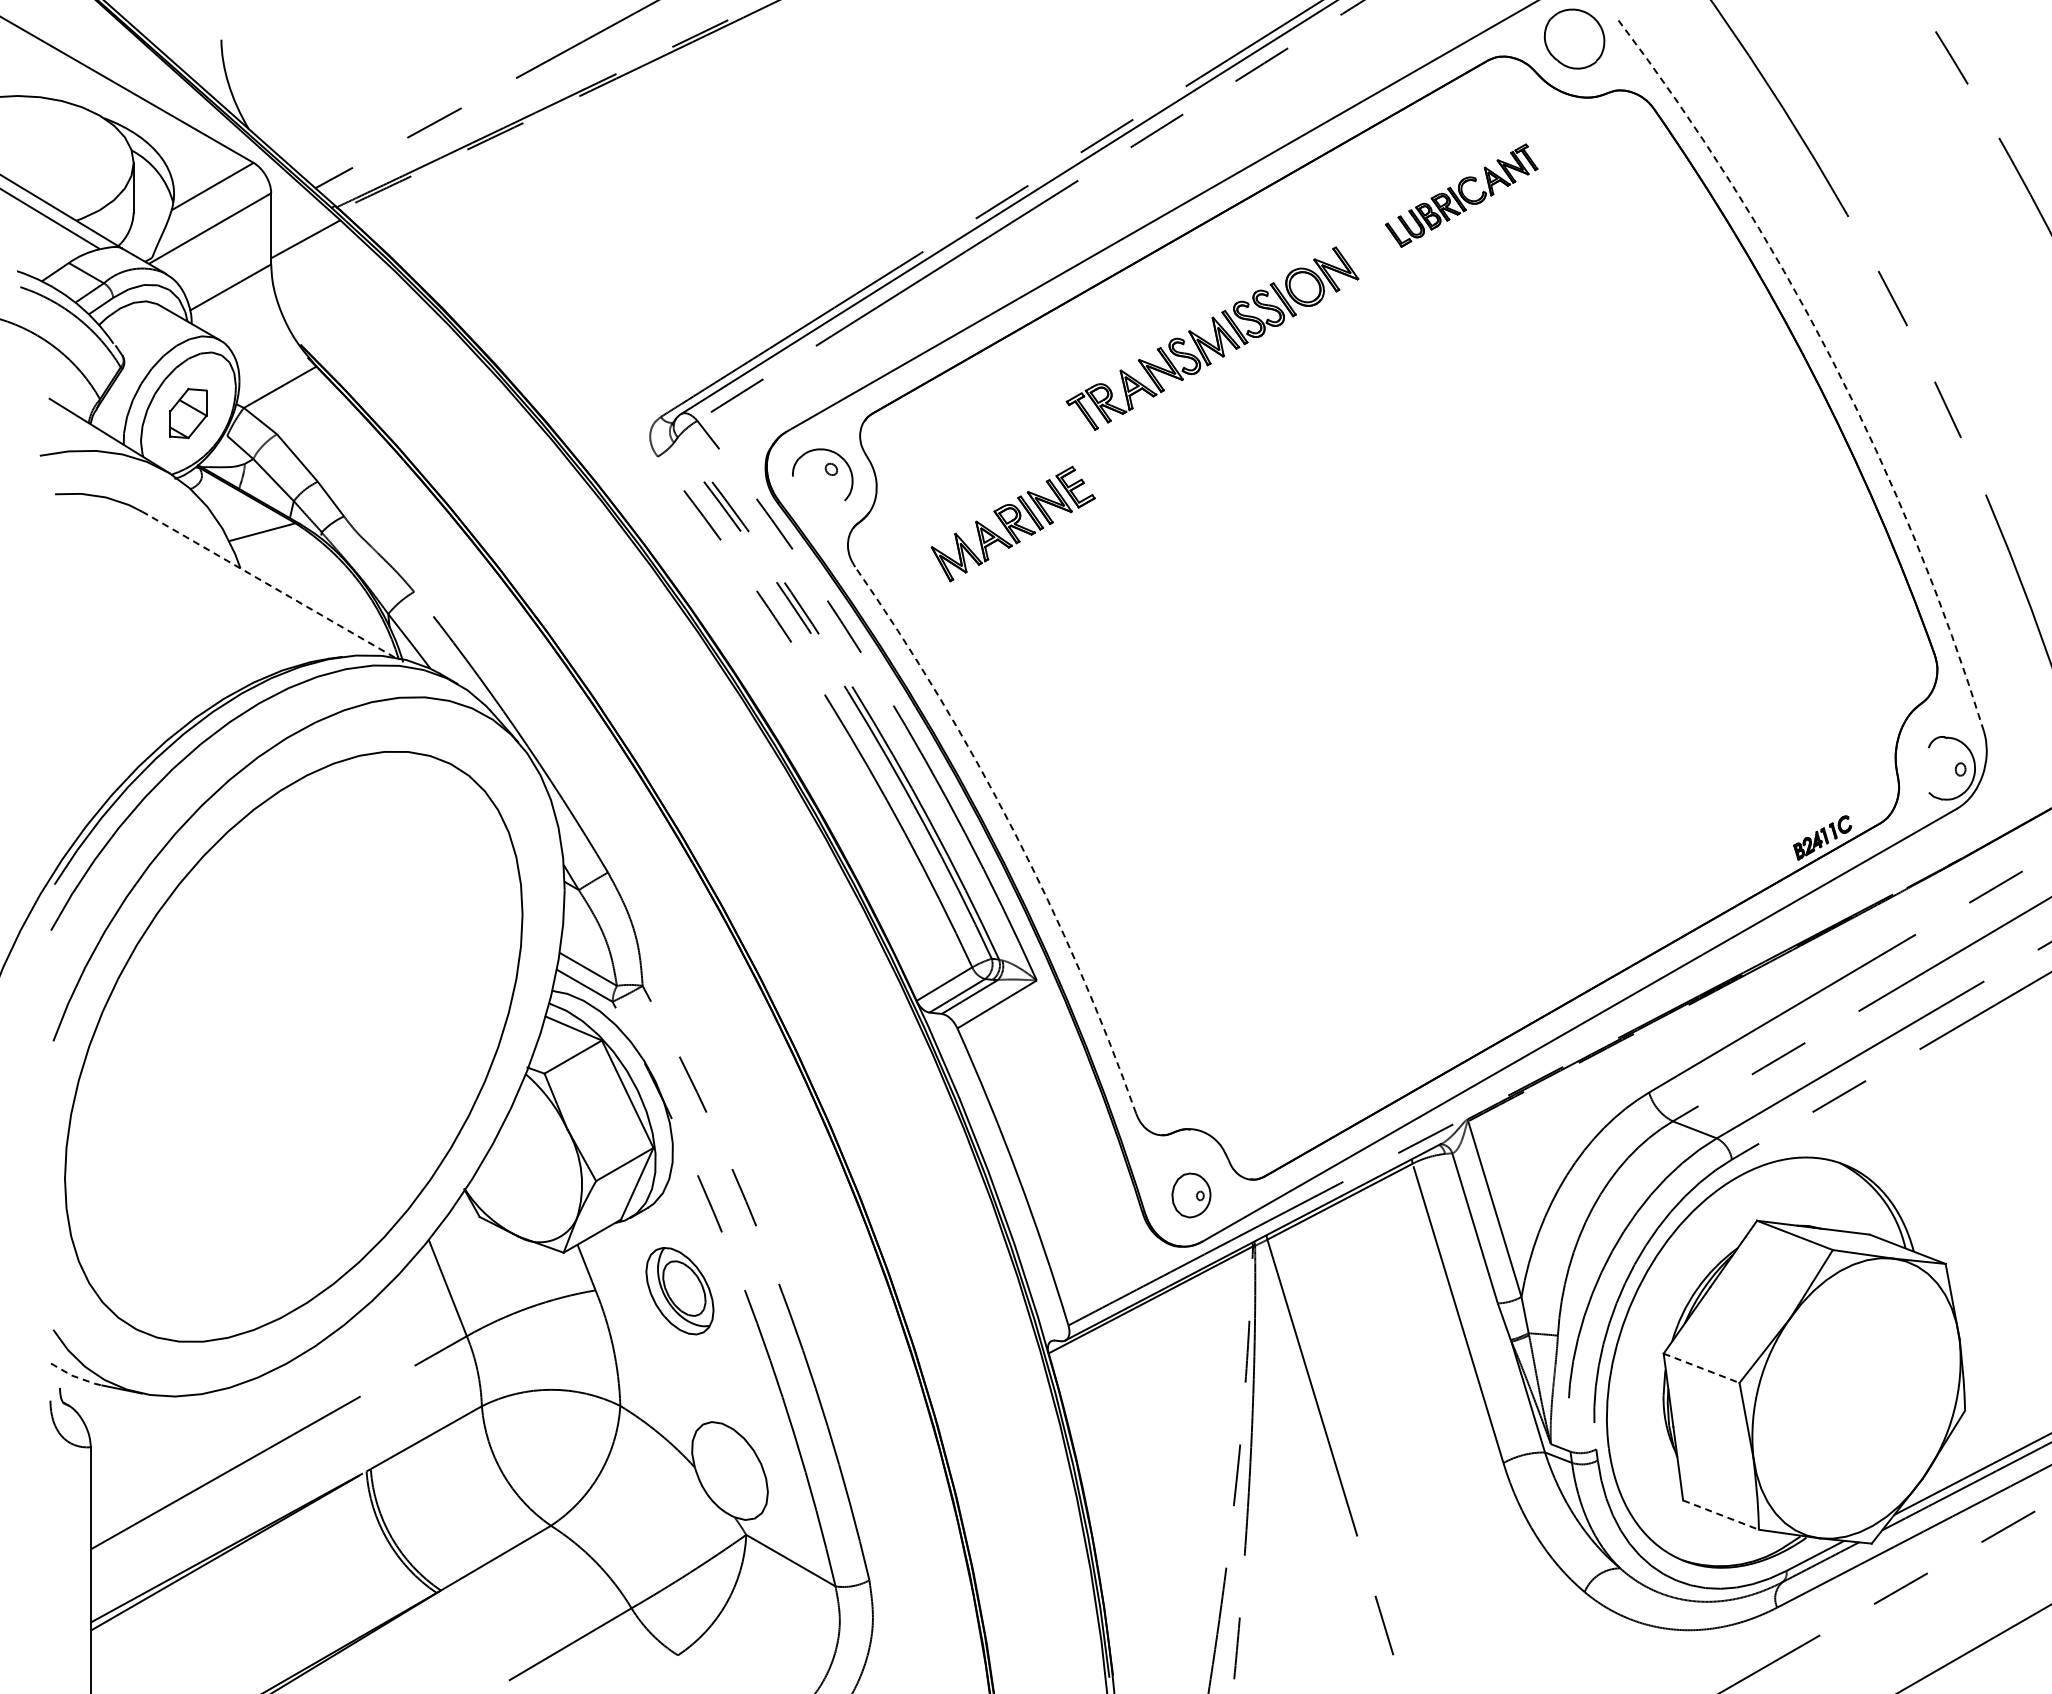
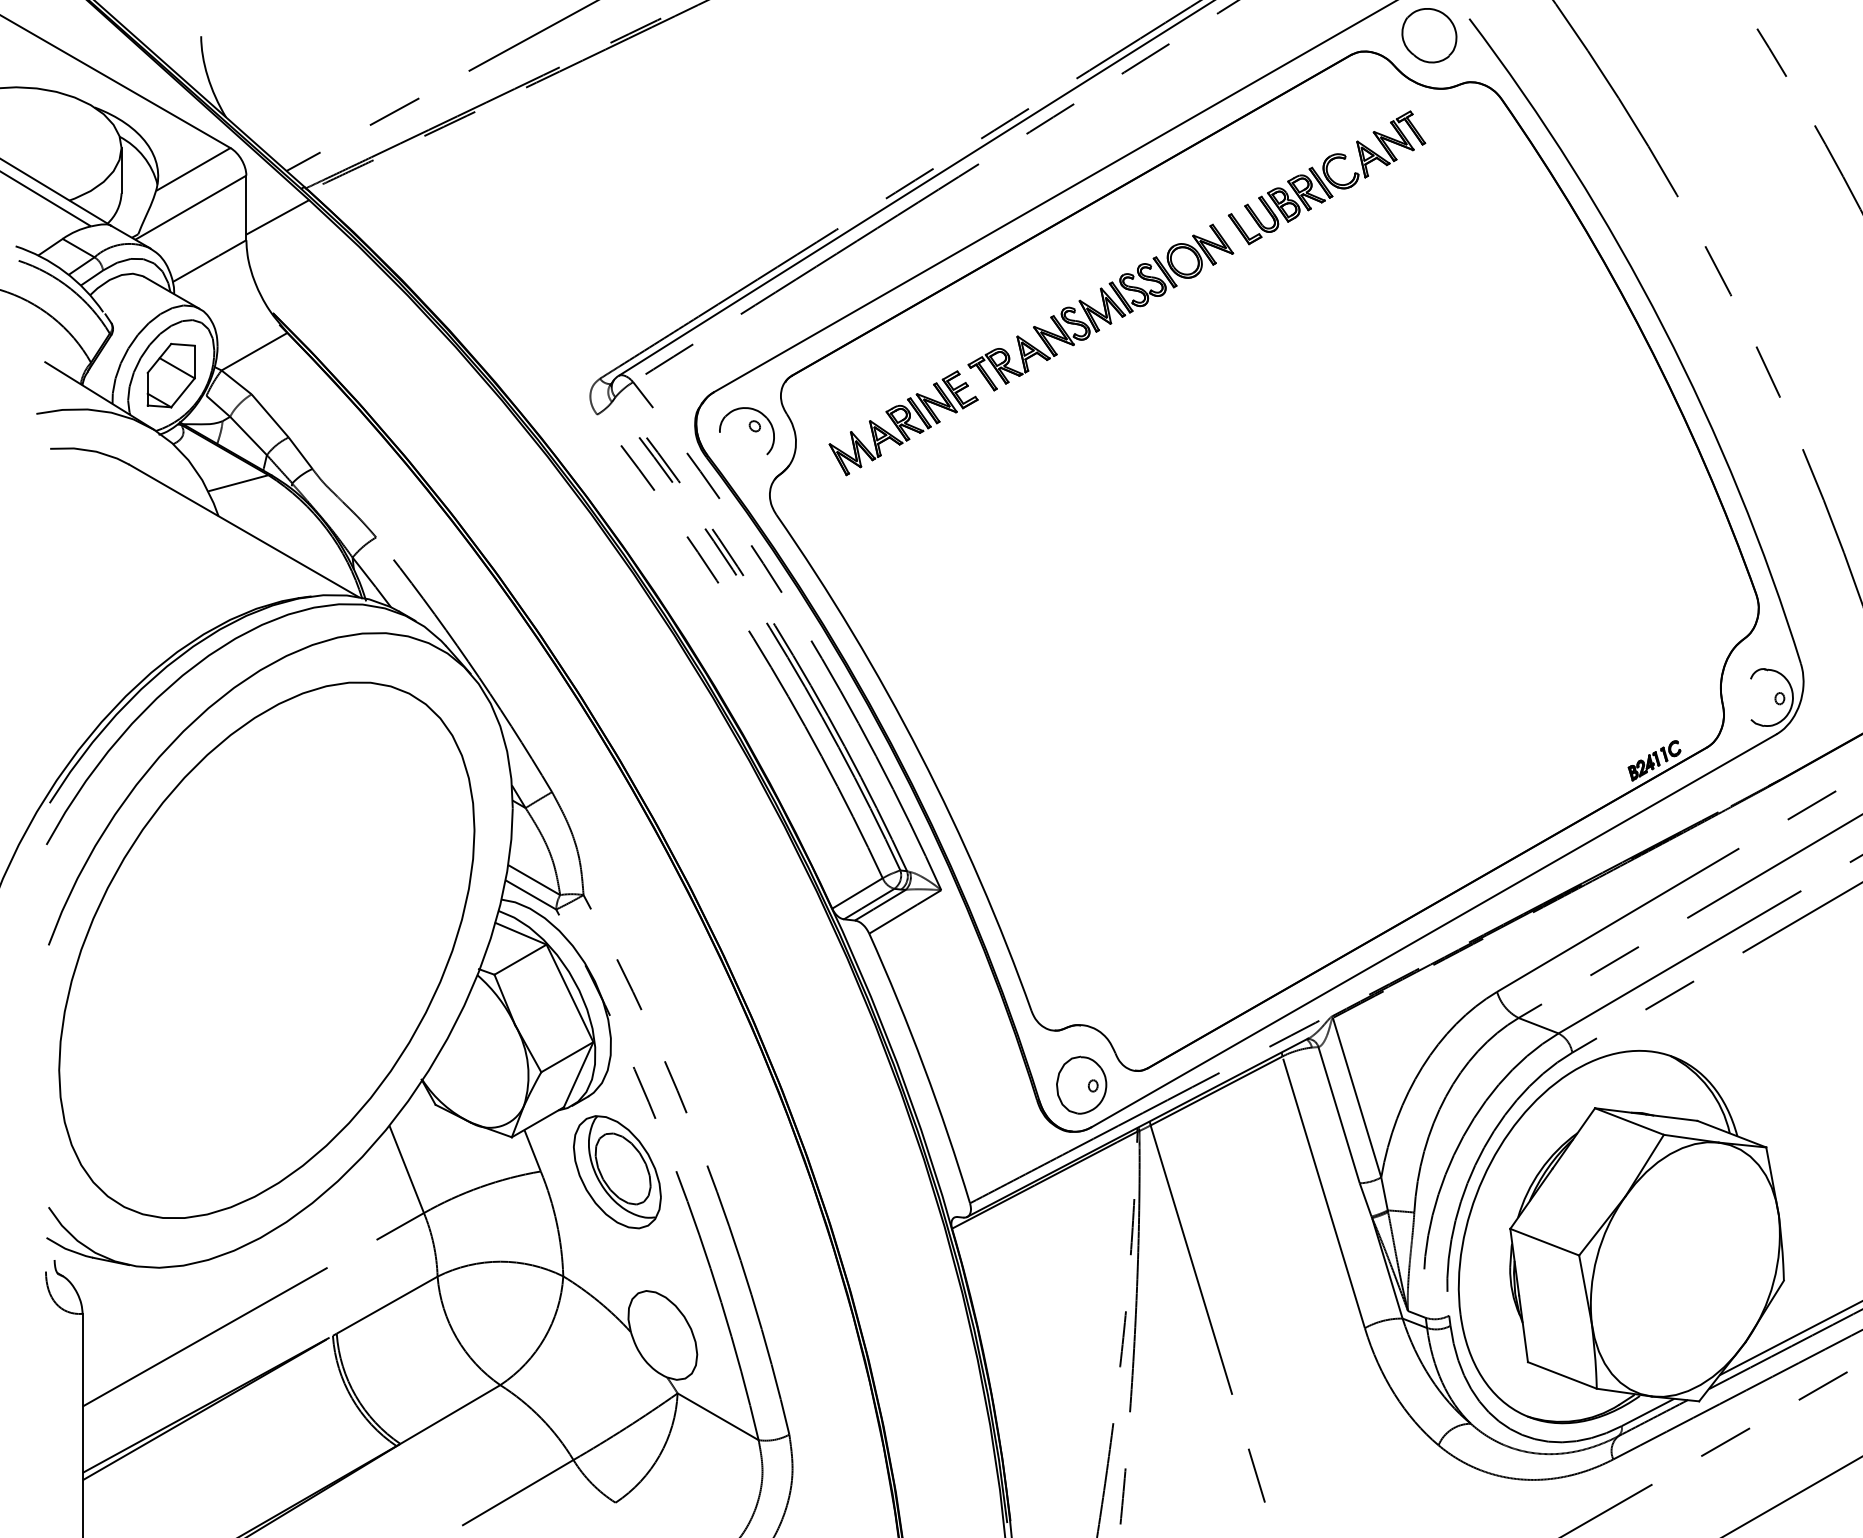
part: (1461, 195) -> (1326, 177), size x1.43
arc: (1832, 359) -> (1663, 326), dashed -> solid
part: (188, 413) -> (171, 375), size x1.43
part: (1012, 523) -> (902, 422), moved
line: (268, 584) -> (243, 530), dashed -> solid
arc: (1013, 831) -> (920, 754), dashed -> solid
part: (1191, 1195) -> (1081, 1085), size x1.43
part: (679, 1290) -> (616, 1171), size x1.43
line: (1701, 1368) -> (1544, 1242), dashed -> solid
line: (76, 1377) -> (69, 1250), dashed -> solid
line: (1721, 1515) -> (1562, 1375), dashed -> solid

